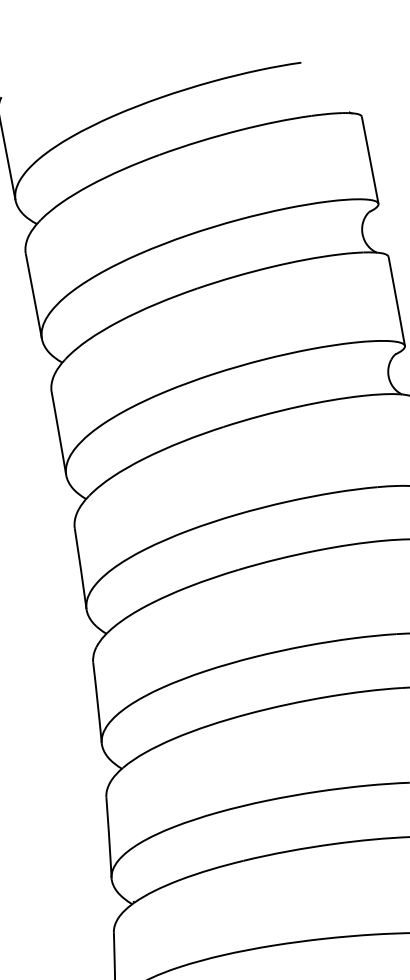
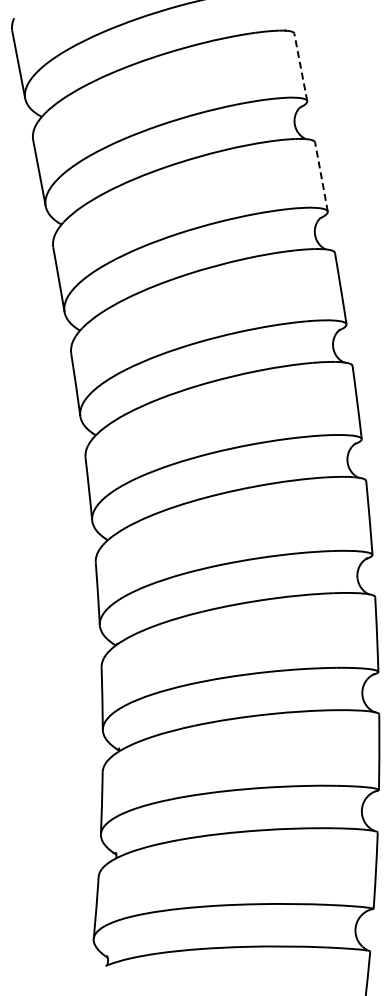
line: (369, 160) -> (300, 67), solid -> dashed
line: (396, 300) -> (321, 176), solid -> dashed

